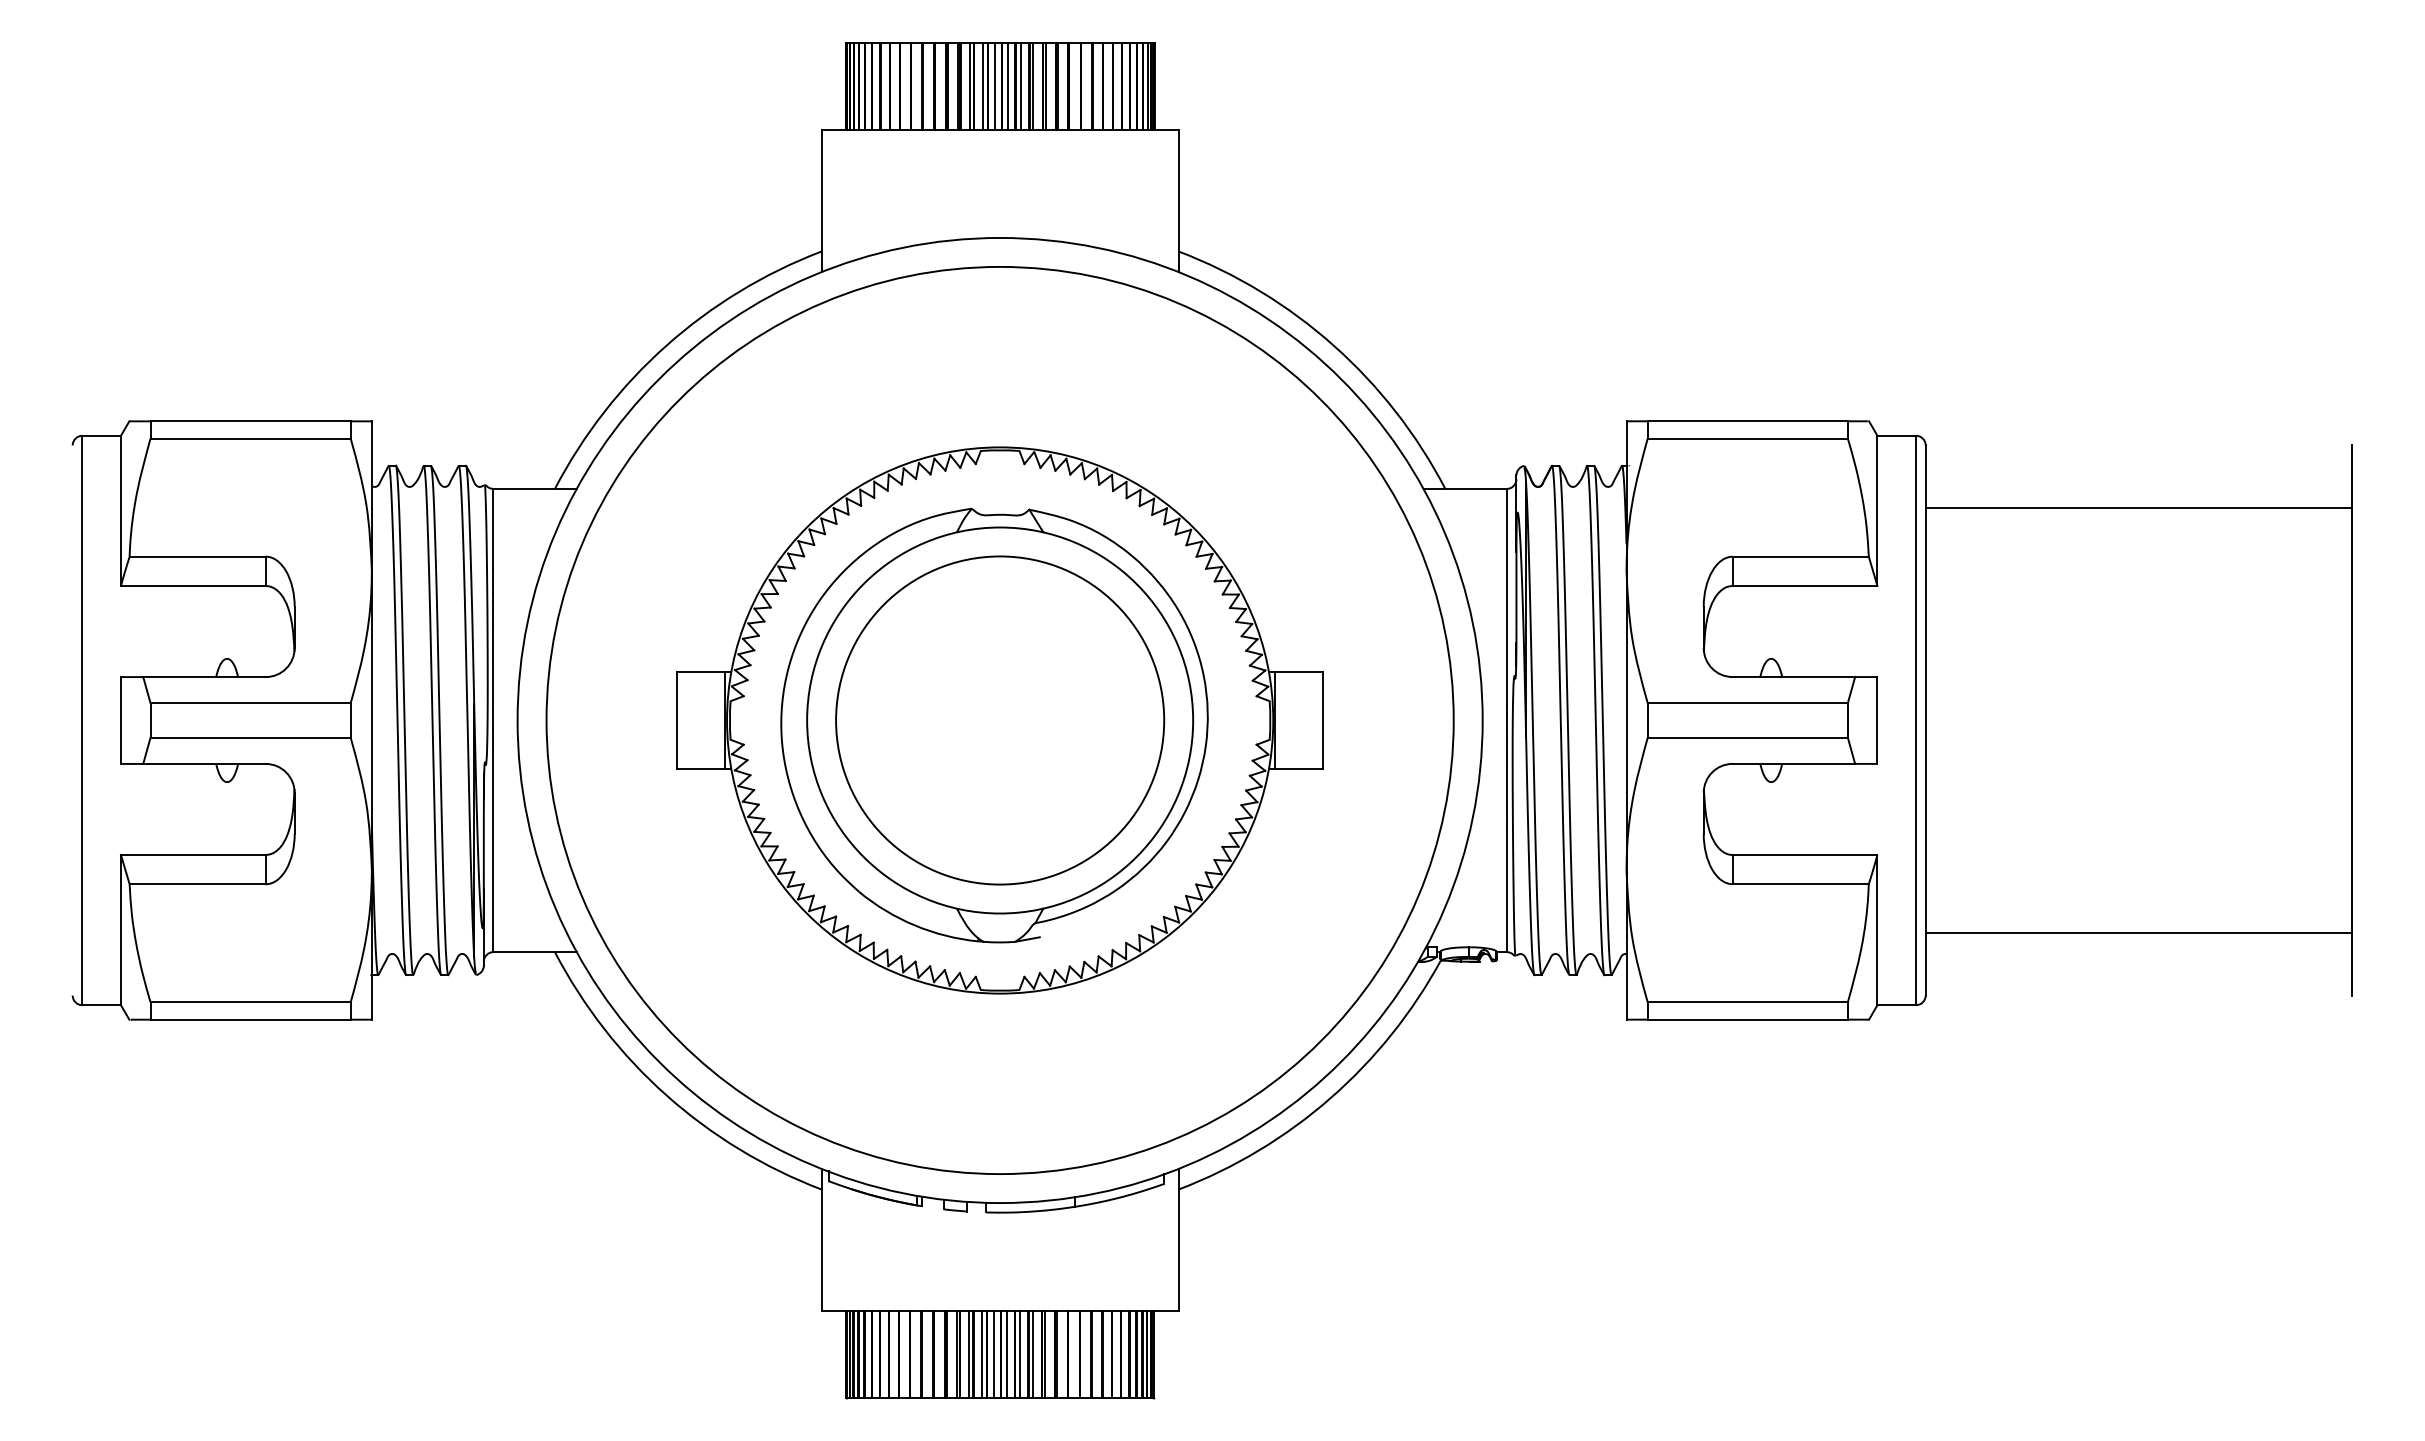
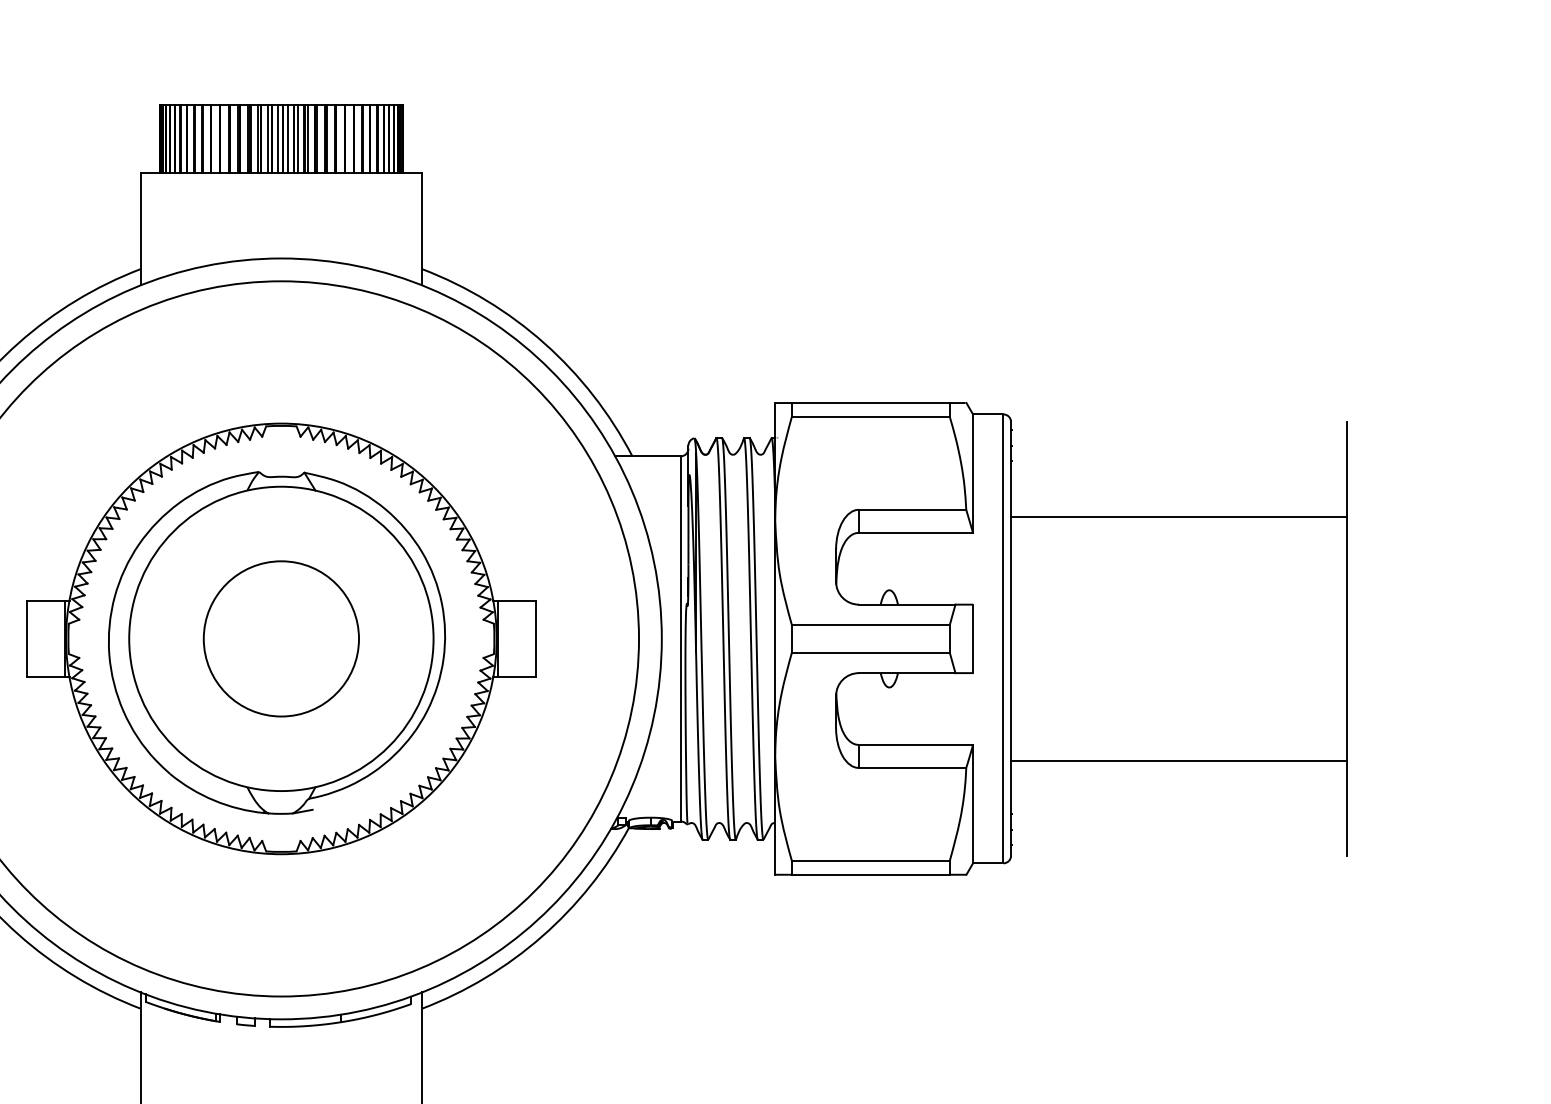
line: (2138, 508) -> (1178, 517), moved
circle: (1000, 720) -> (281, 638), size x0.6
line: (2138, 932) -> (1178, 761), moved

